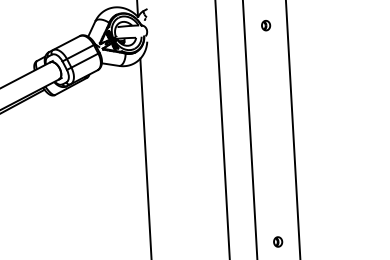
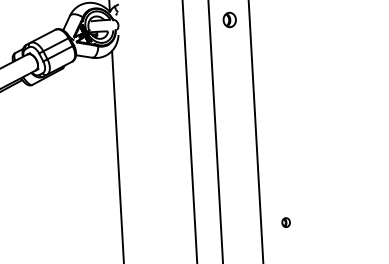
part: (265, 25) -> (229, 19), size x1.6
part: (277, 241) -> (285, 222), moved

